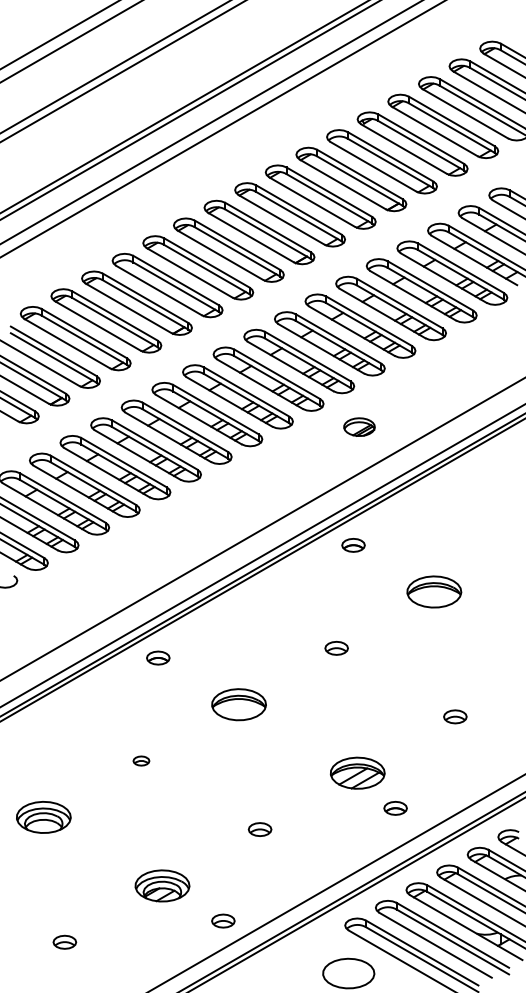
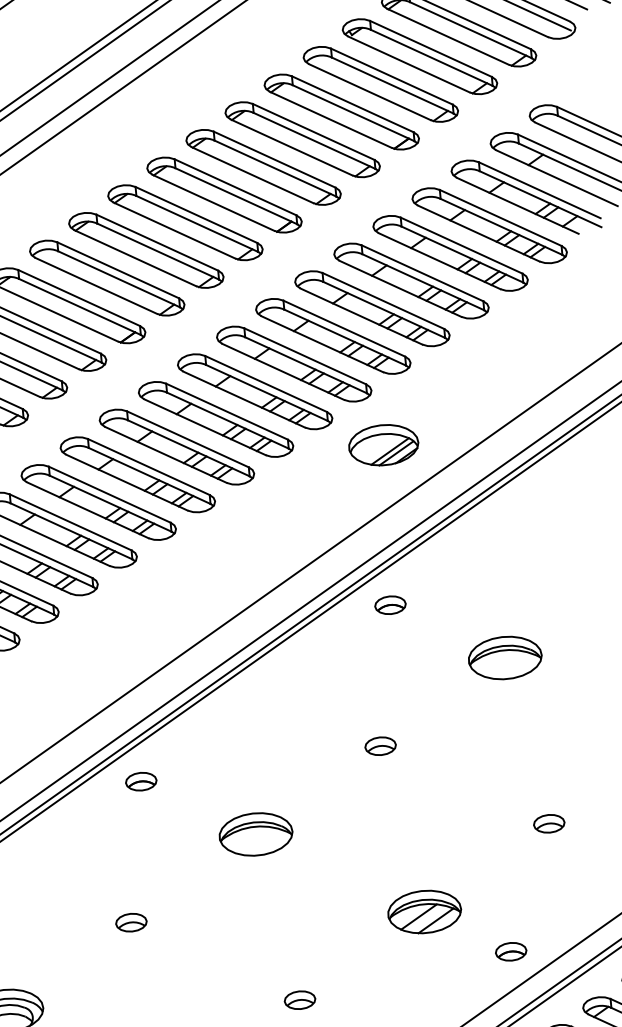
part: (359, 426) -> (383, 444), size x1.67
part: (141, 760) -> (131, 921), size x1.43
part: (395, 808) -> (511, 951), moved

